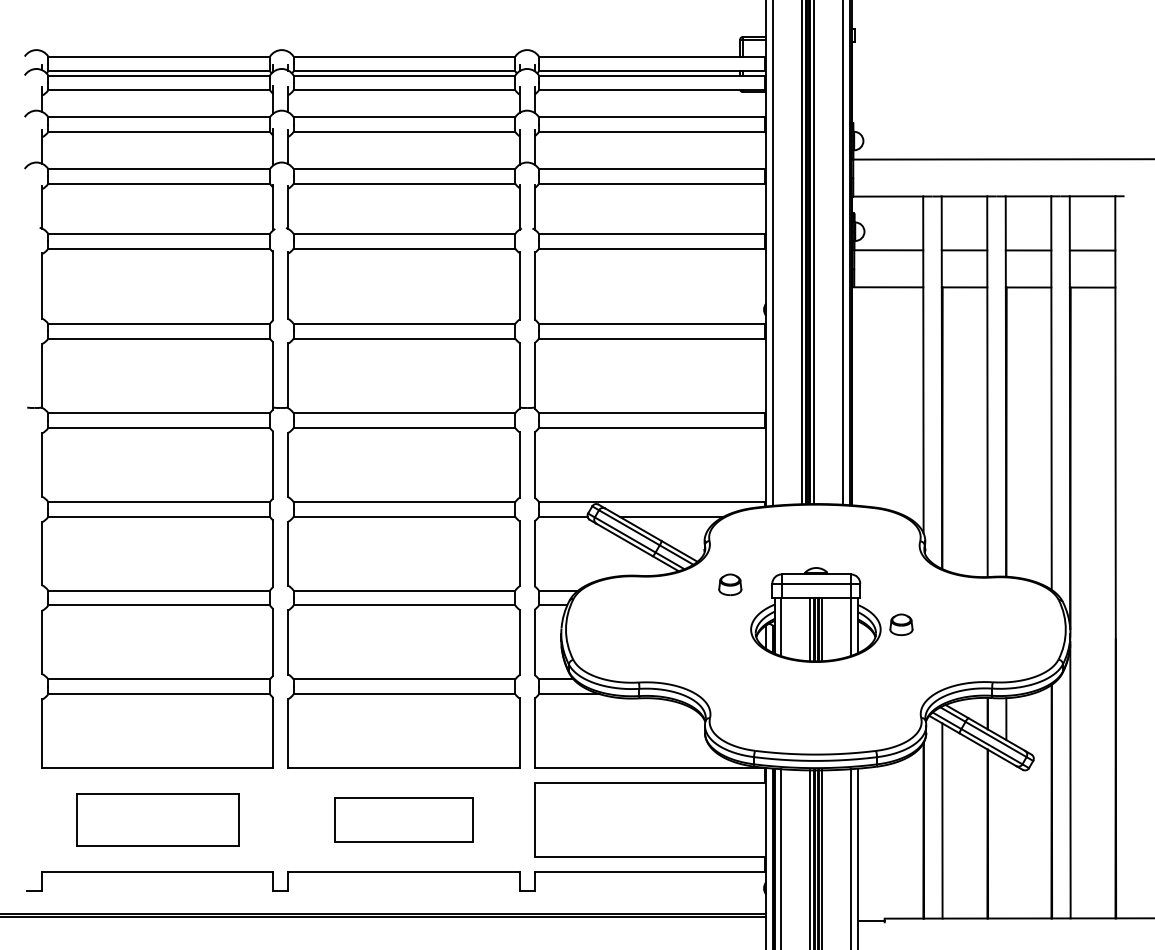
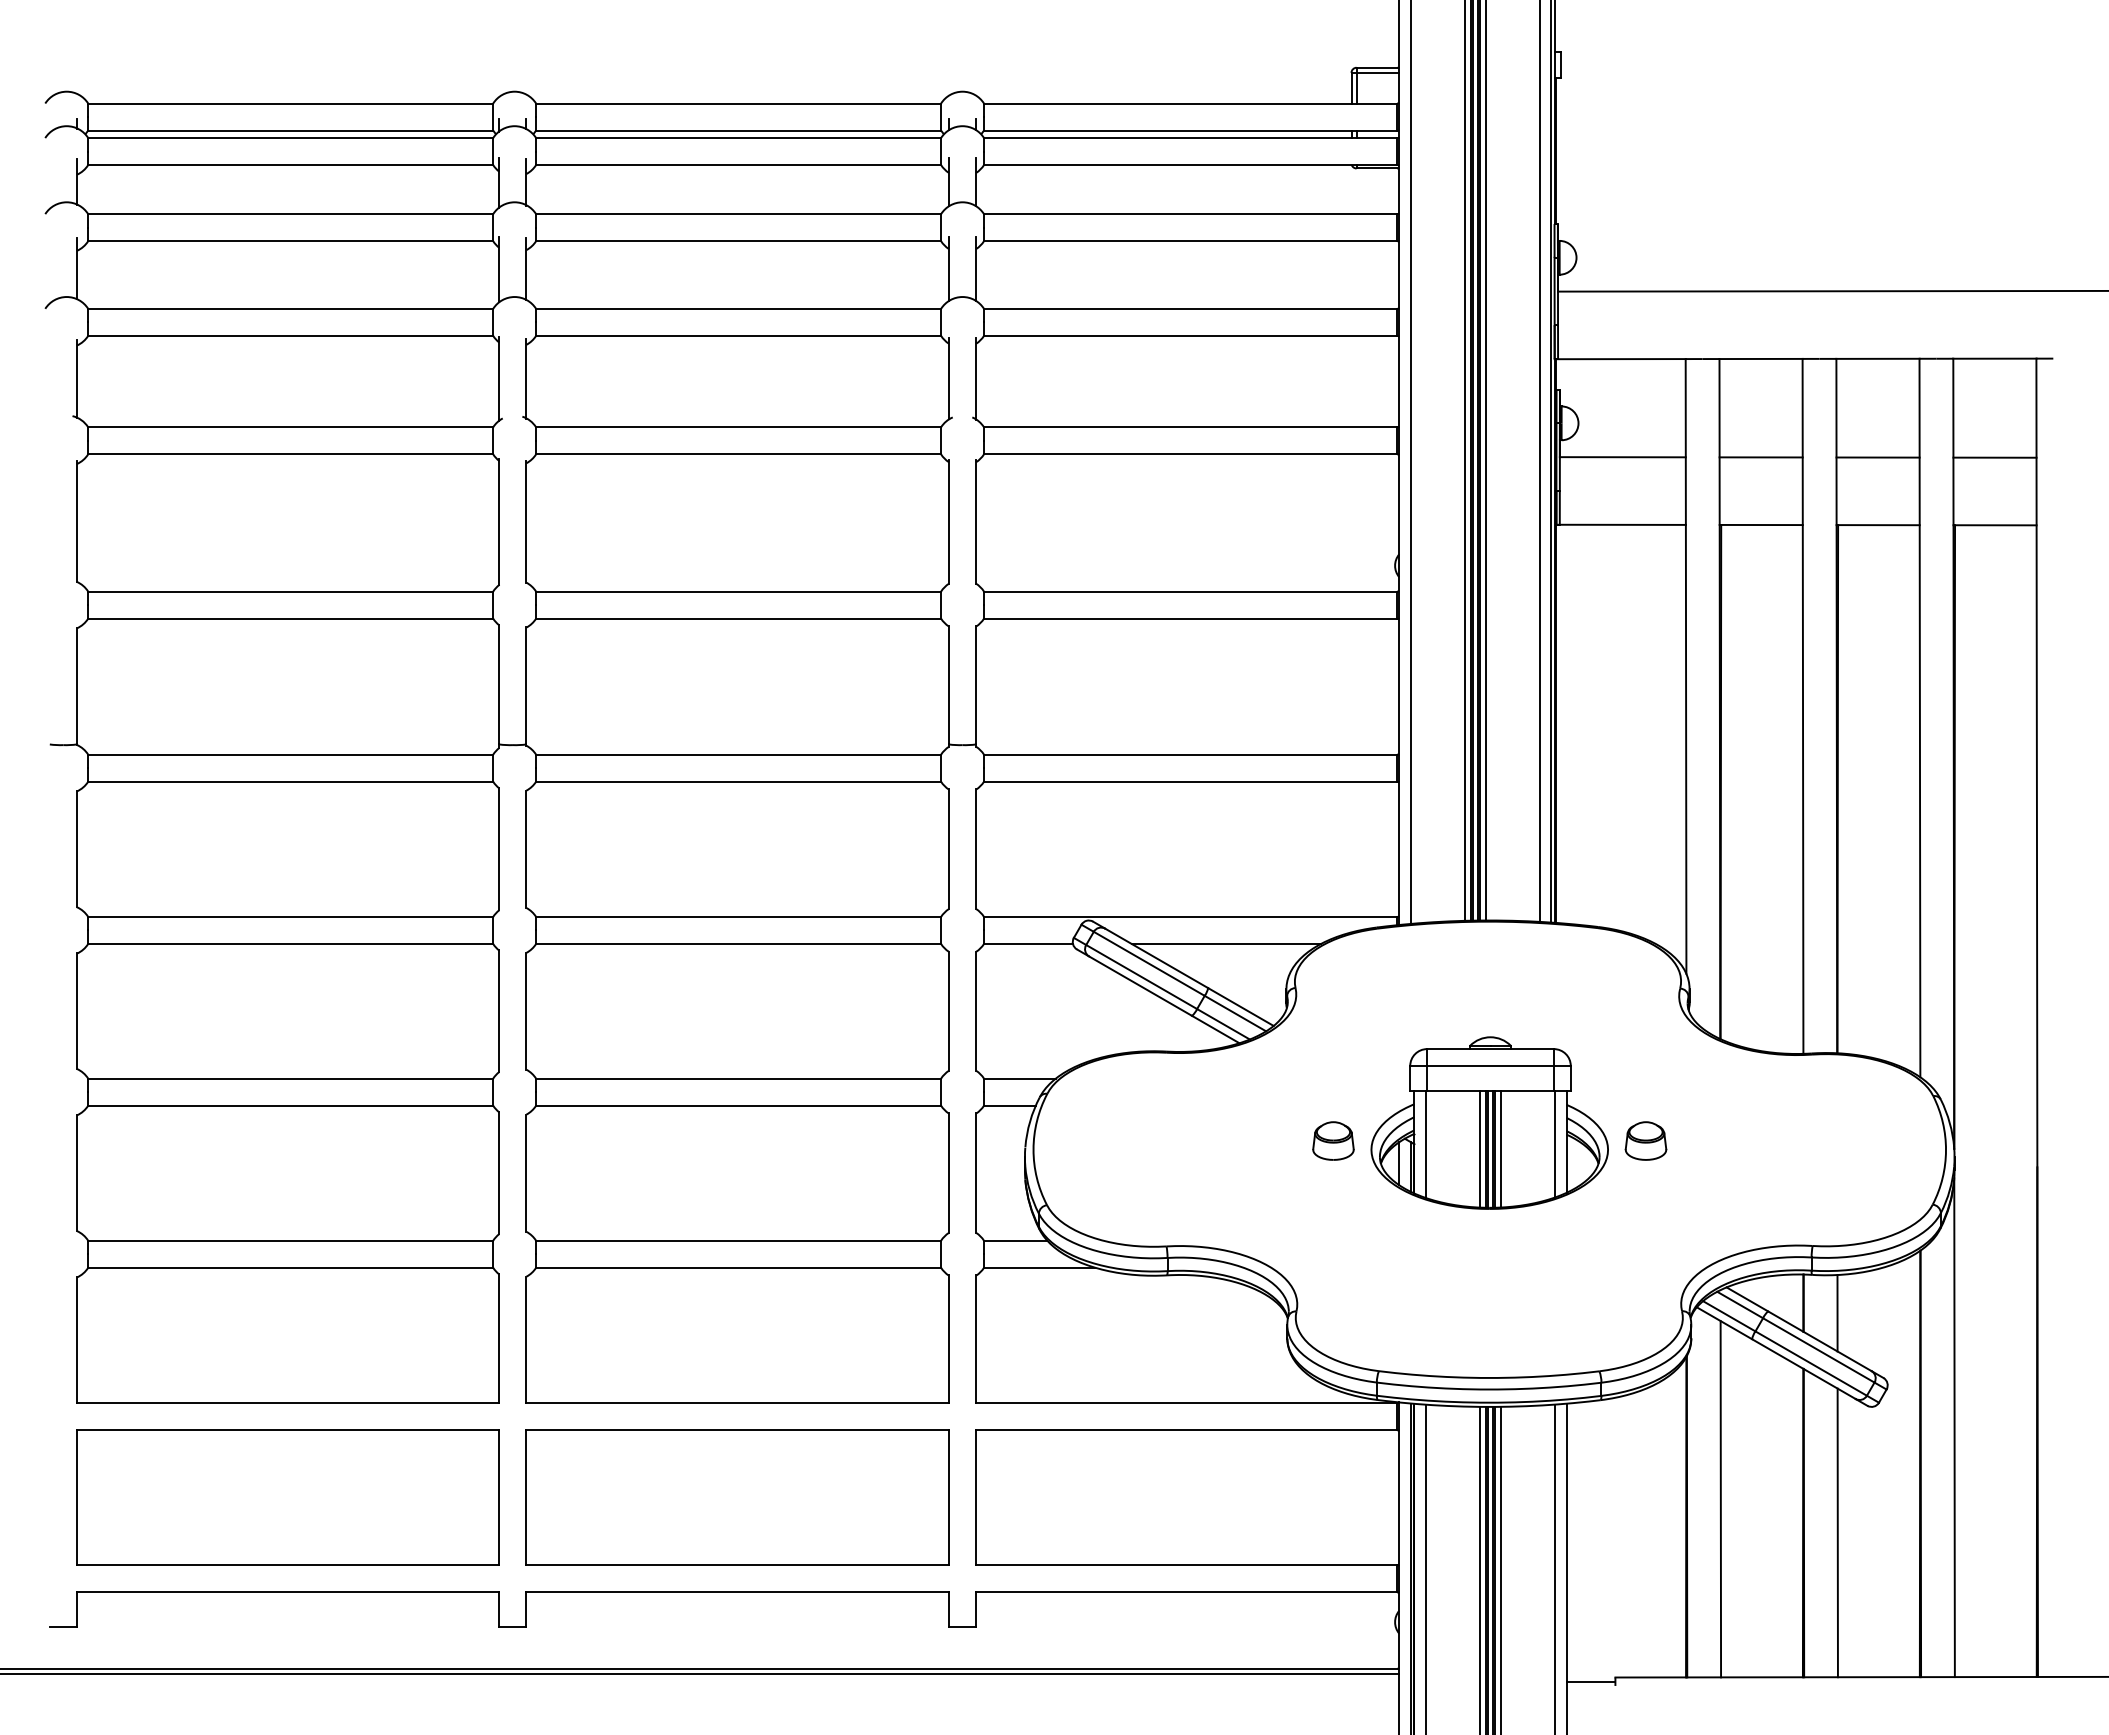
part: (730, 584) -> (1333, 1140), moved
part: (157, 819) -> (287, 1496), size x1.43
part: (403, 819) -> (736, 1496), size x1.67
line: (1006, 839) -> (1837, 1533), added

